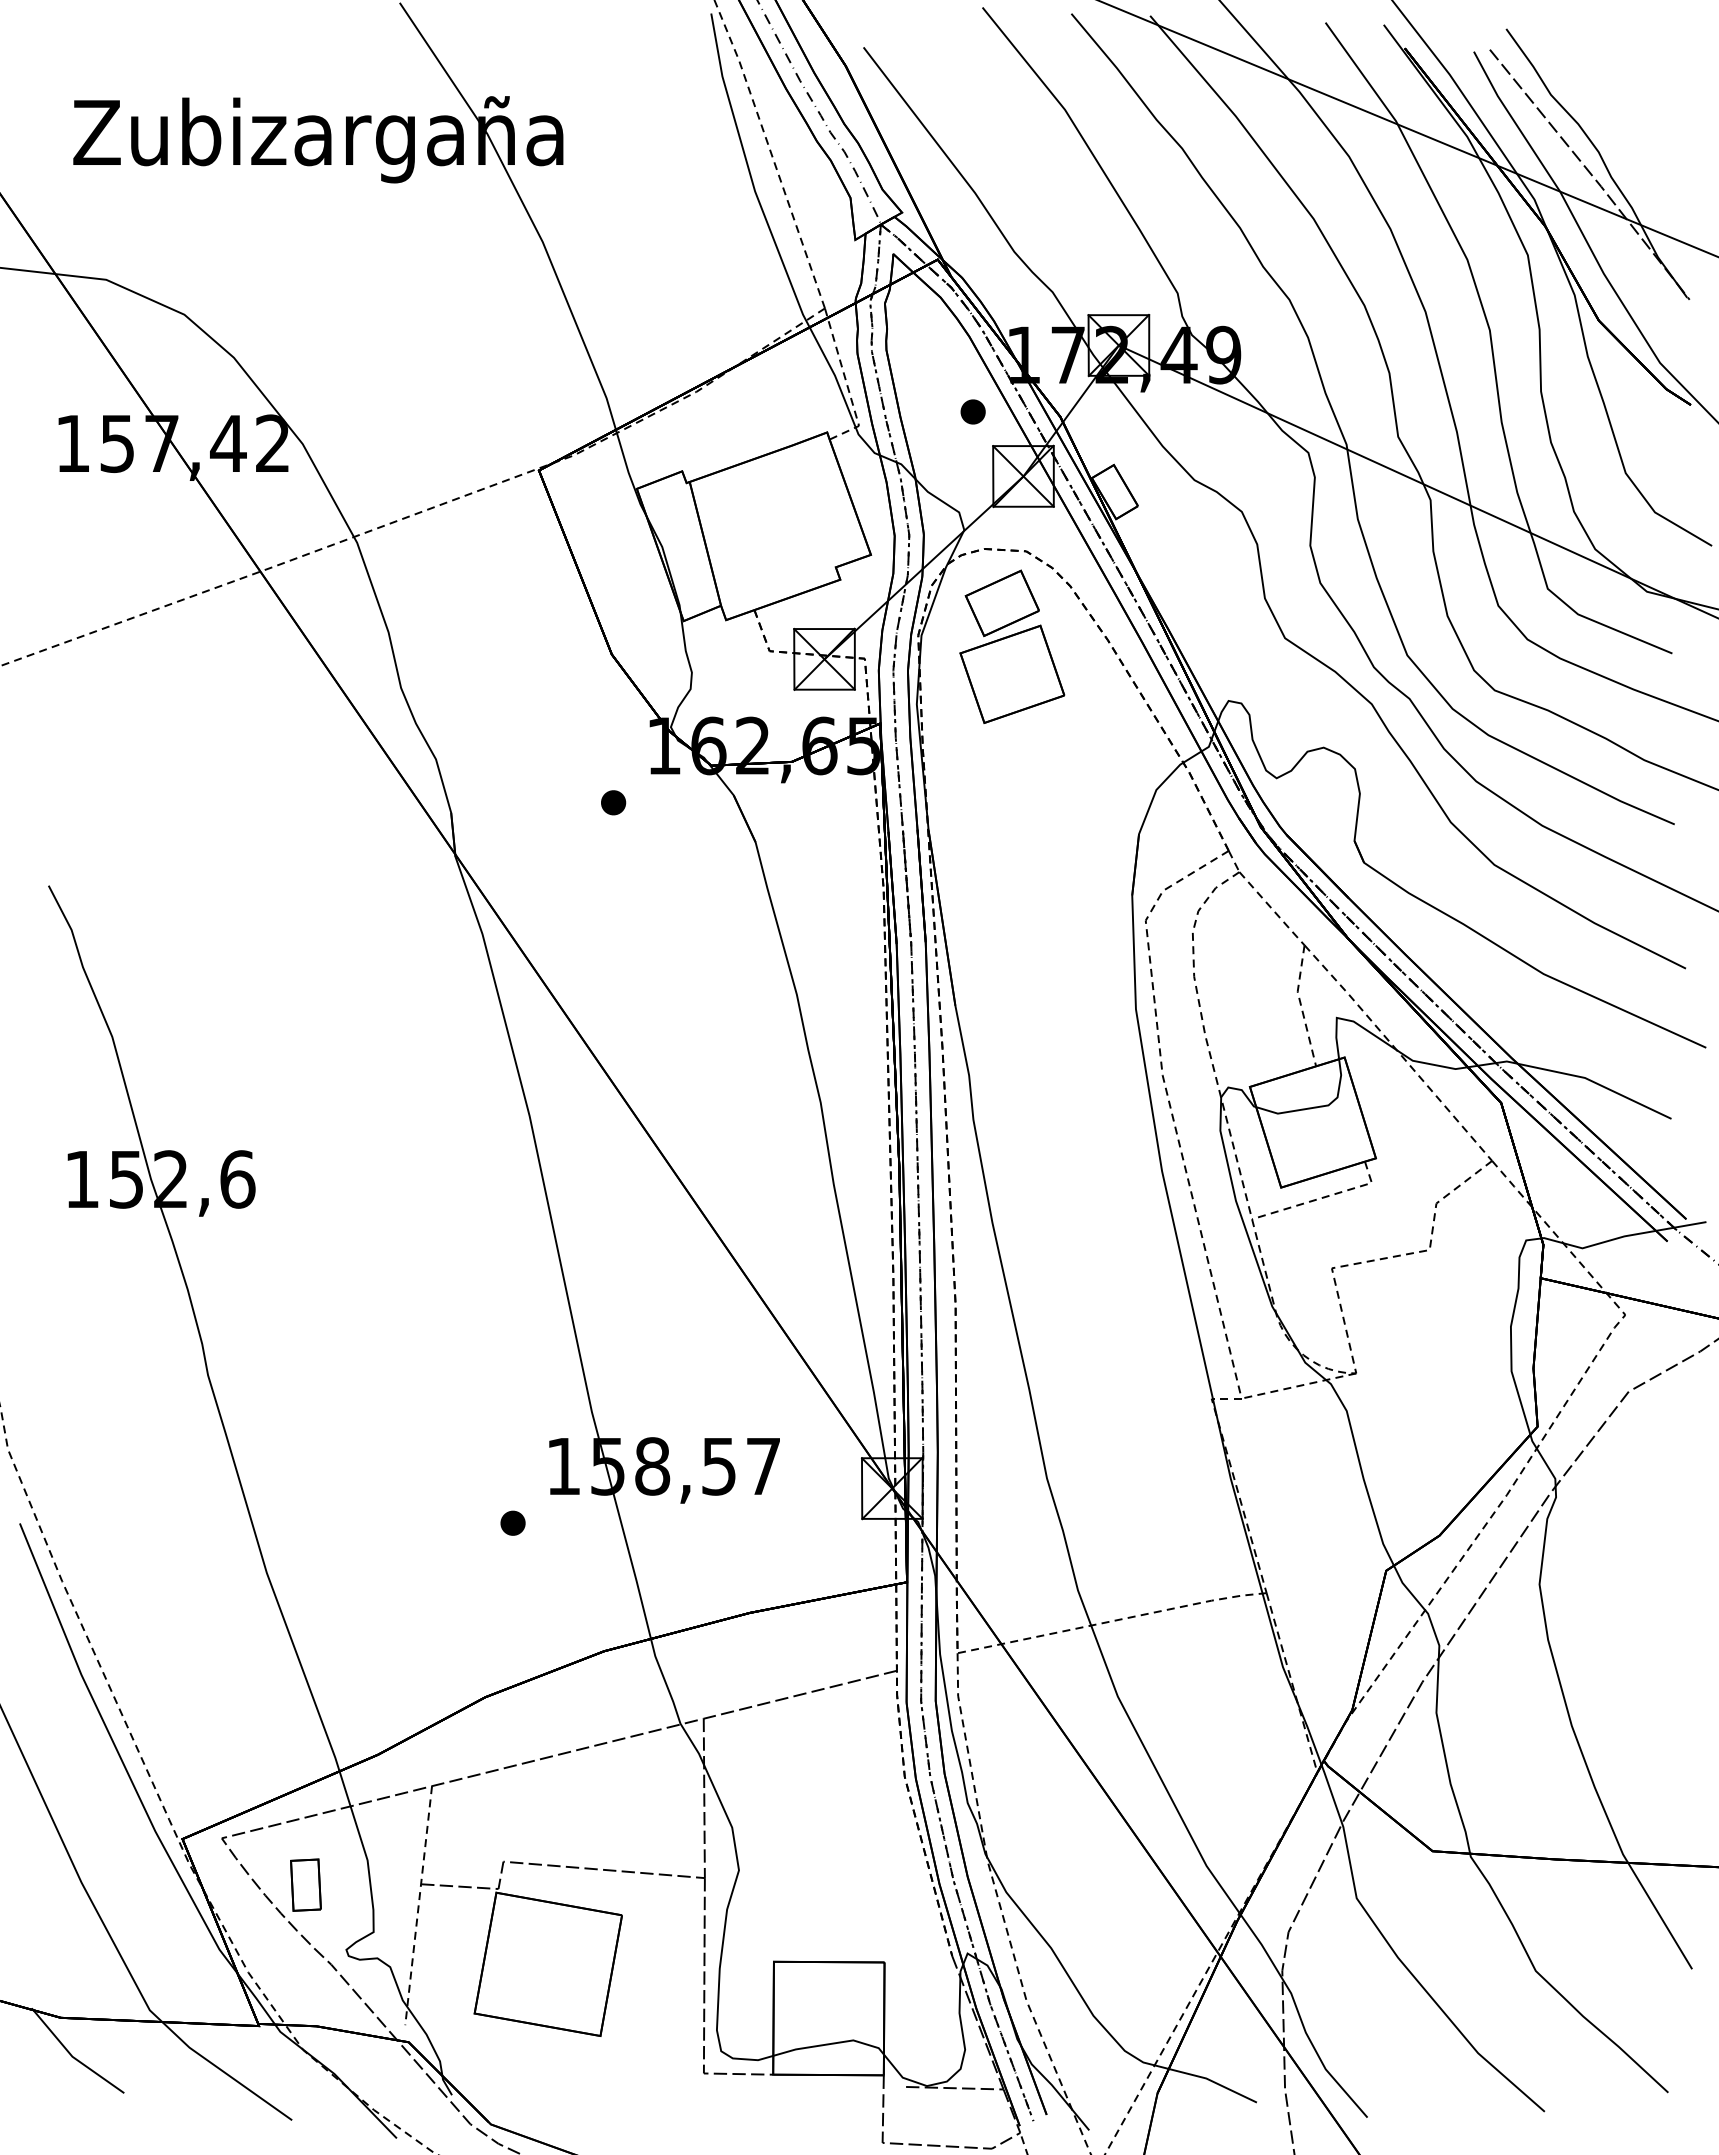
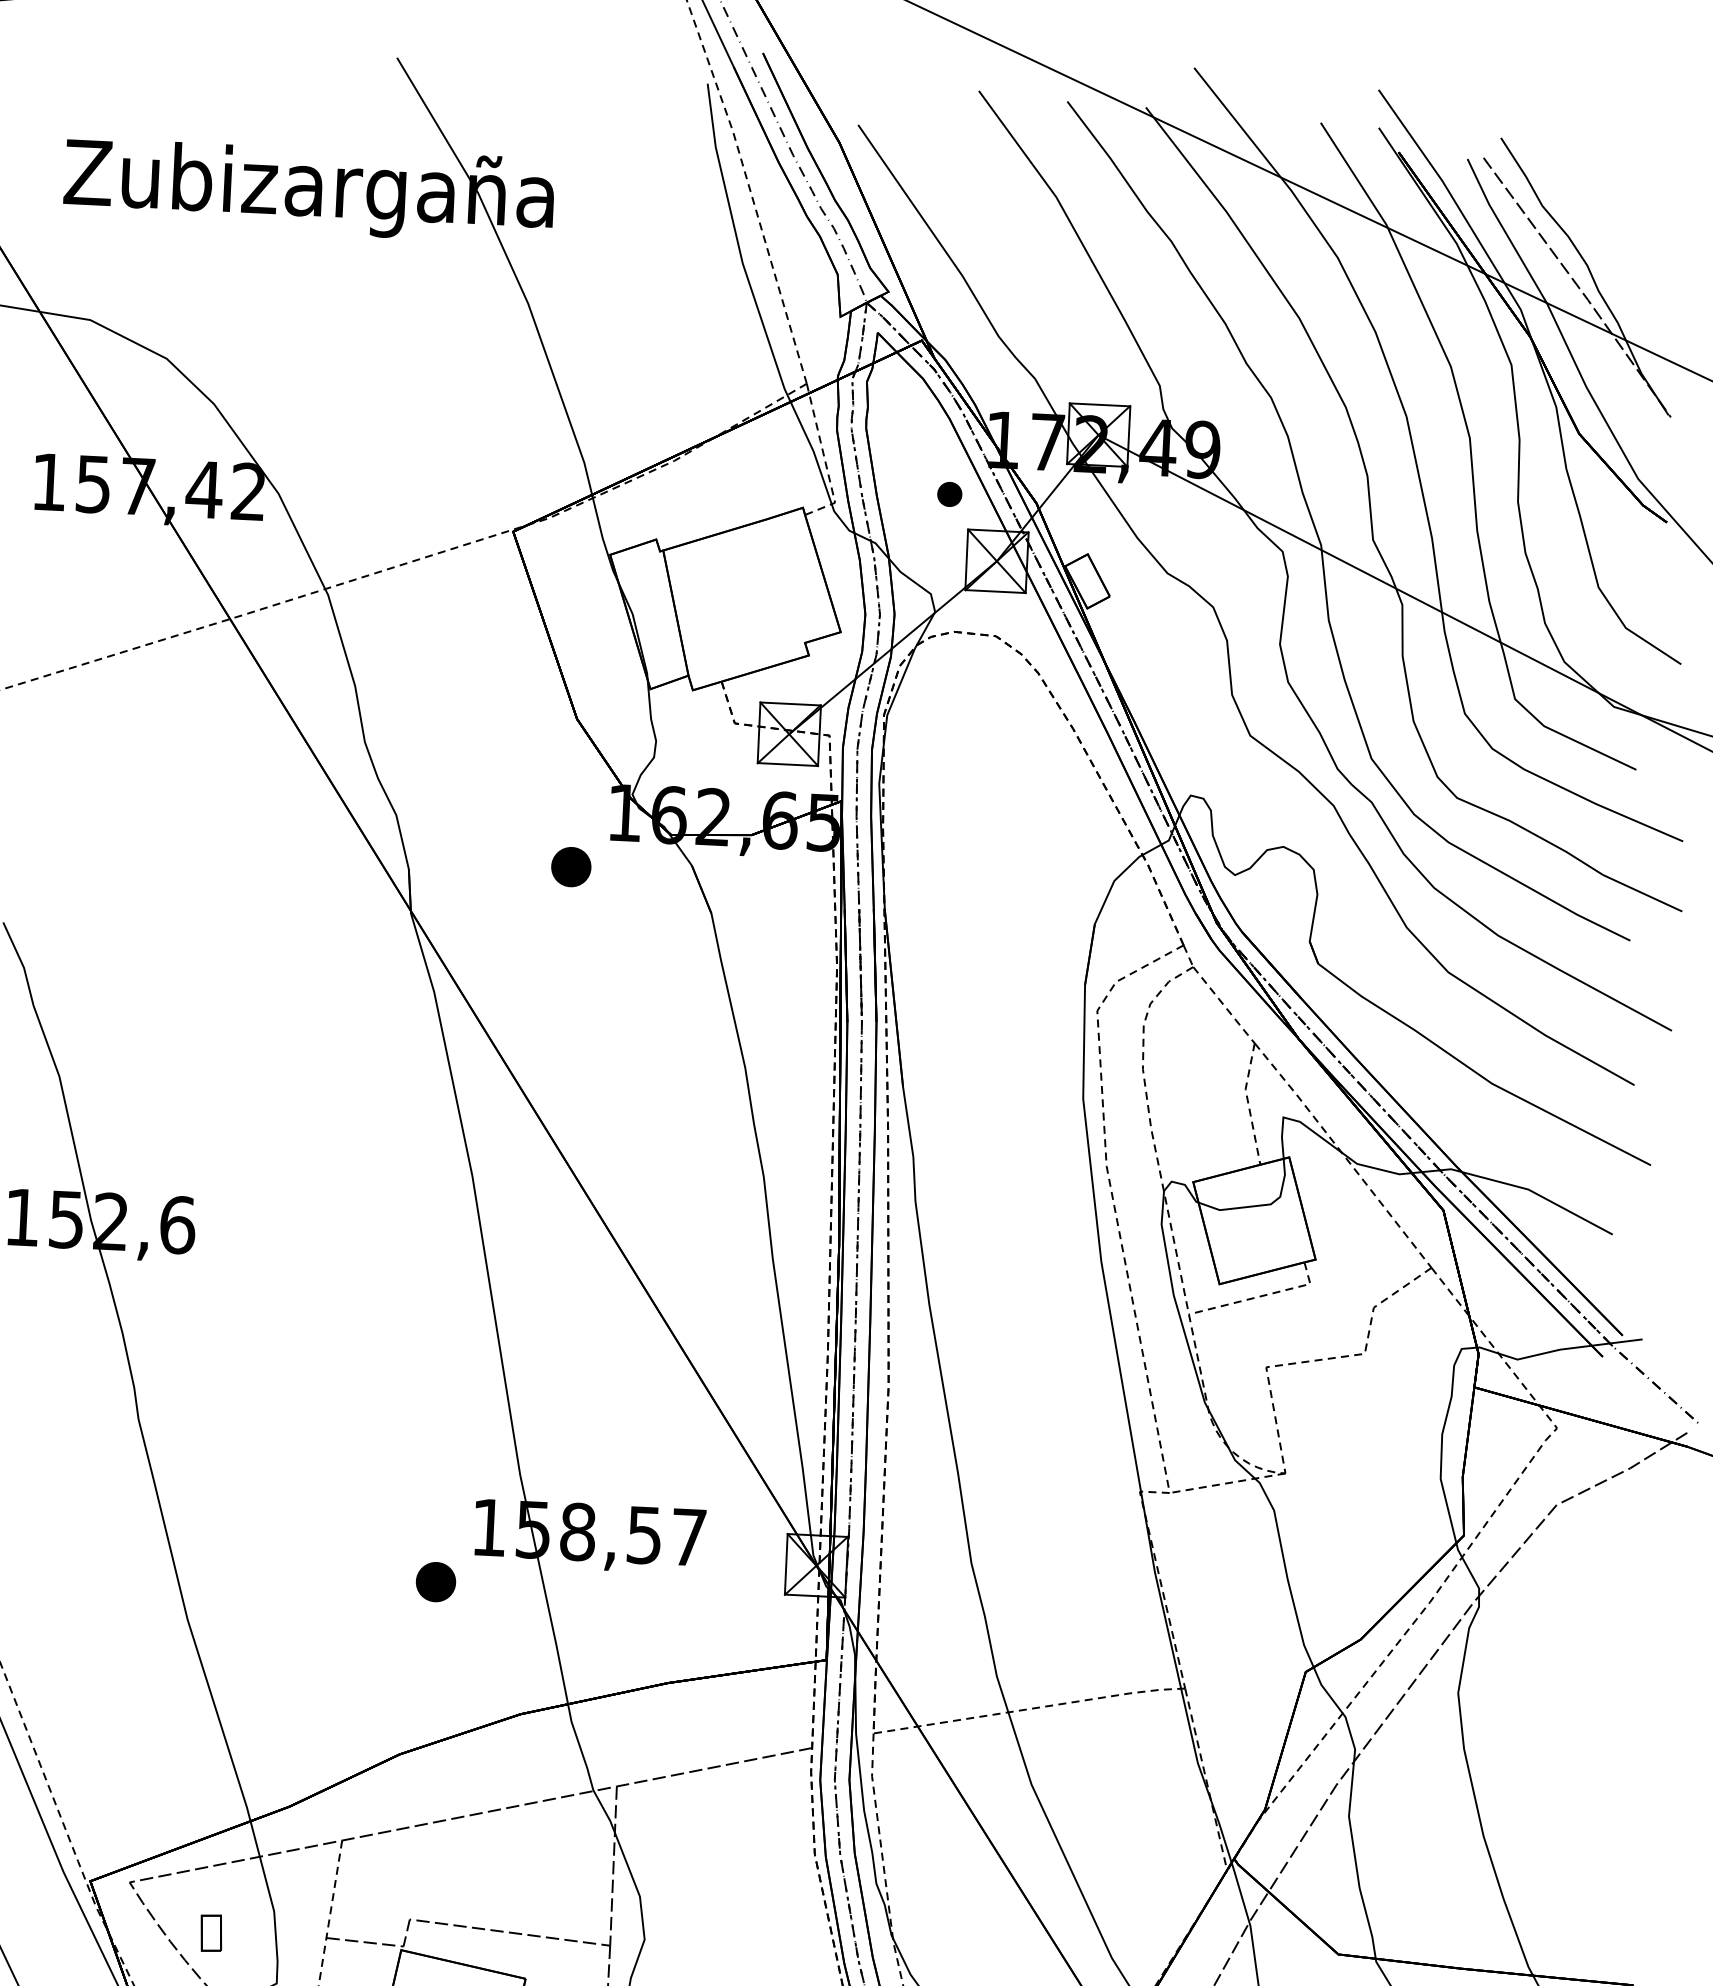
part: (1012, 646) -> (977, 730), removed
part: (613, 802) -> (571, 866), size x1.6
part: (512, 1522) -> (435, 1581), size x1.6
part: (305, 1884) -> (210, 1932), size x0.7

